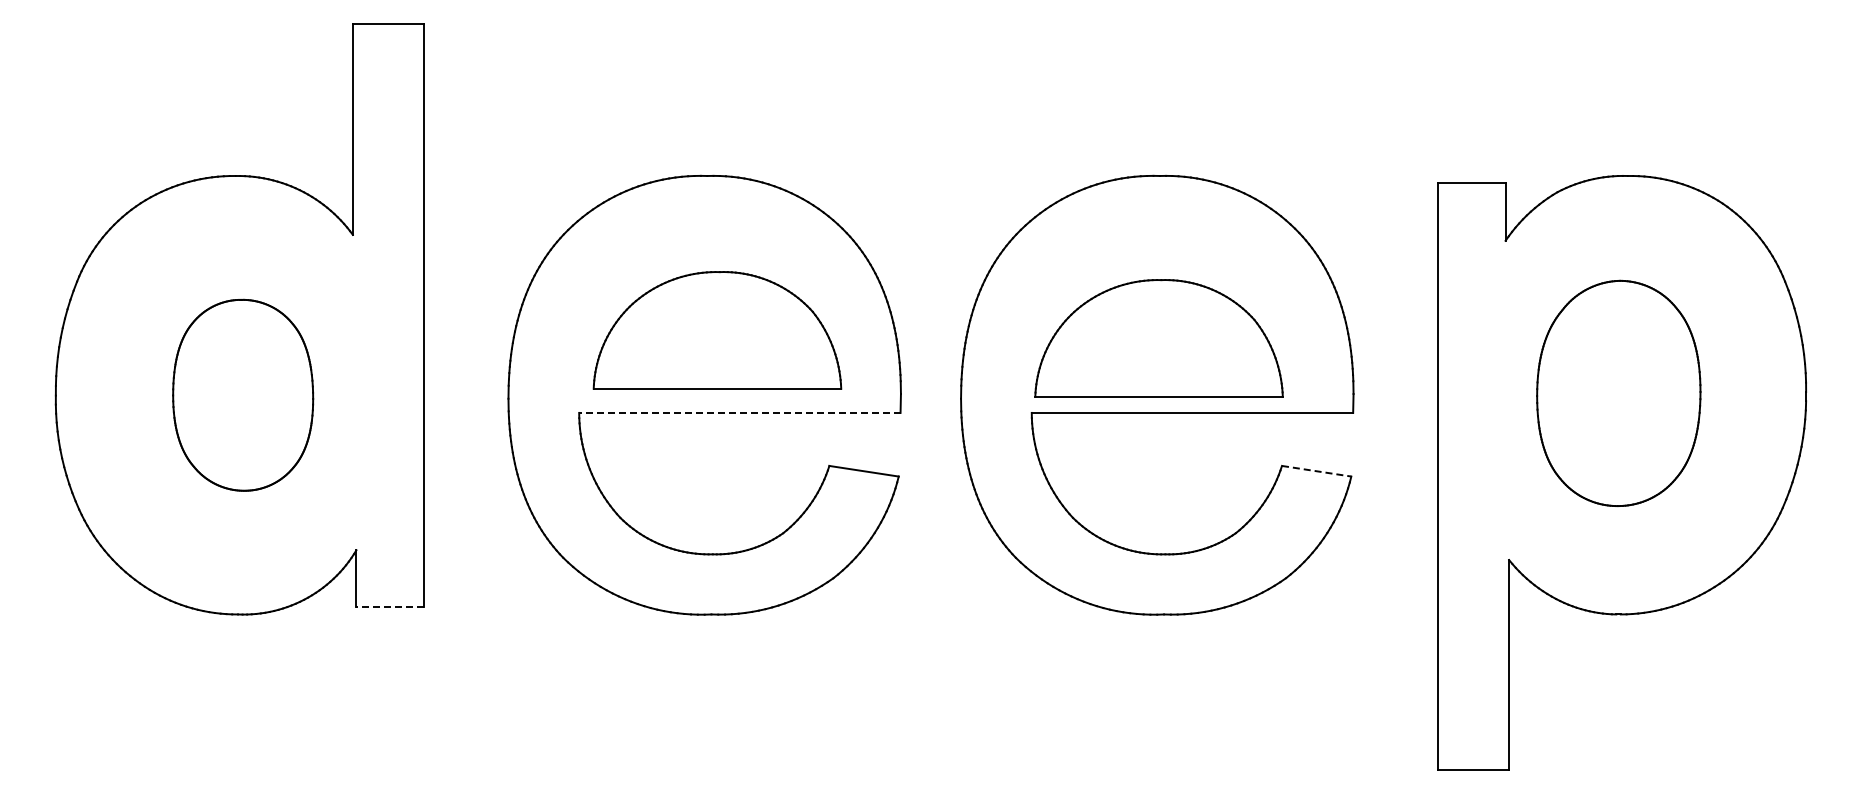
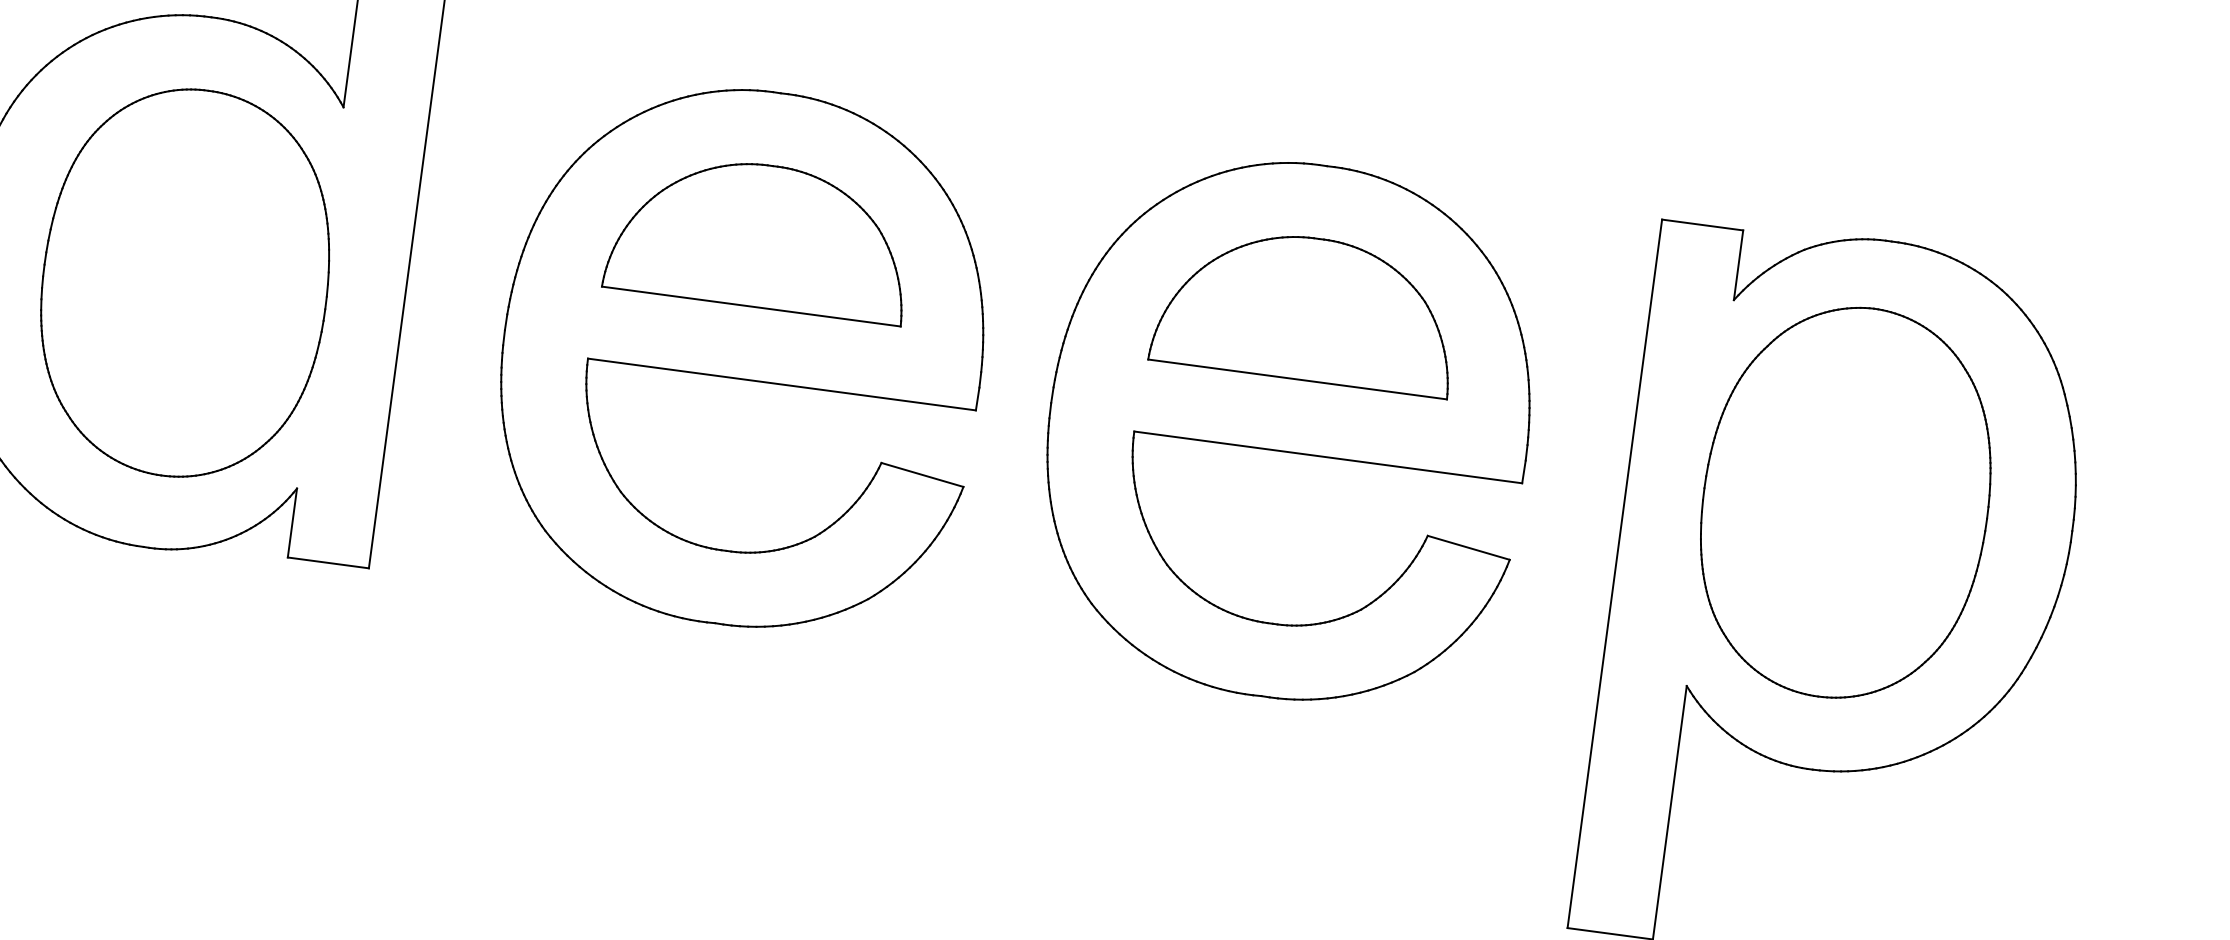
part: (717, 330) -> (760, 236), moved
part: (1158, 338) -> (1306, 309), moved
part: (1618, 393) -> (1845, 502), size x1.43
part: (242, 395) -> (184, 283), size x1.67
line: (739, 412) -> (781, 383), dashed -> solid
line: (1317, 471) -> (1469, 548), dashed -> solid
line: (390, 607) -> (328, 563), dashed -> solid

